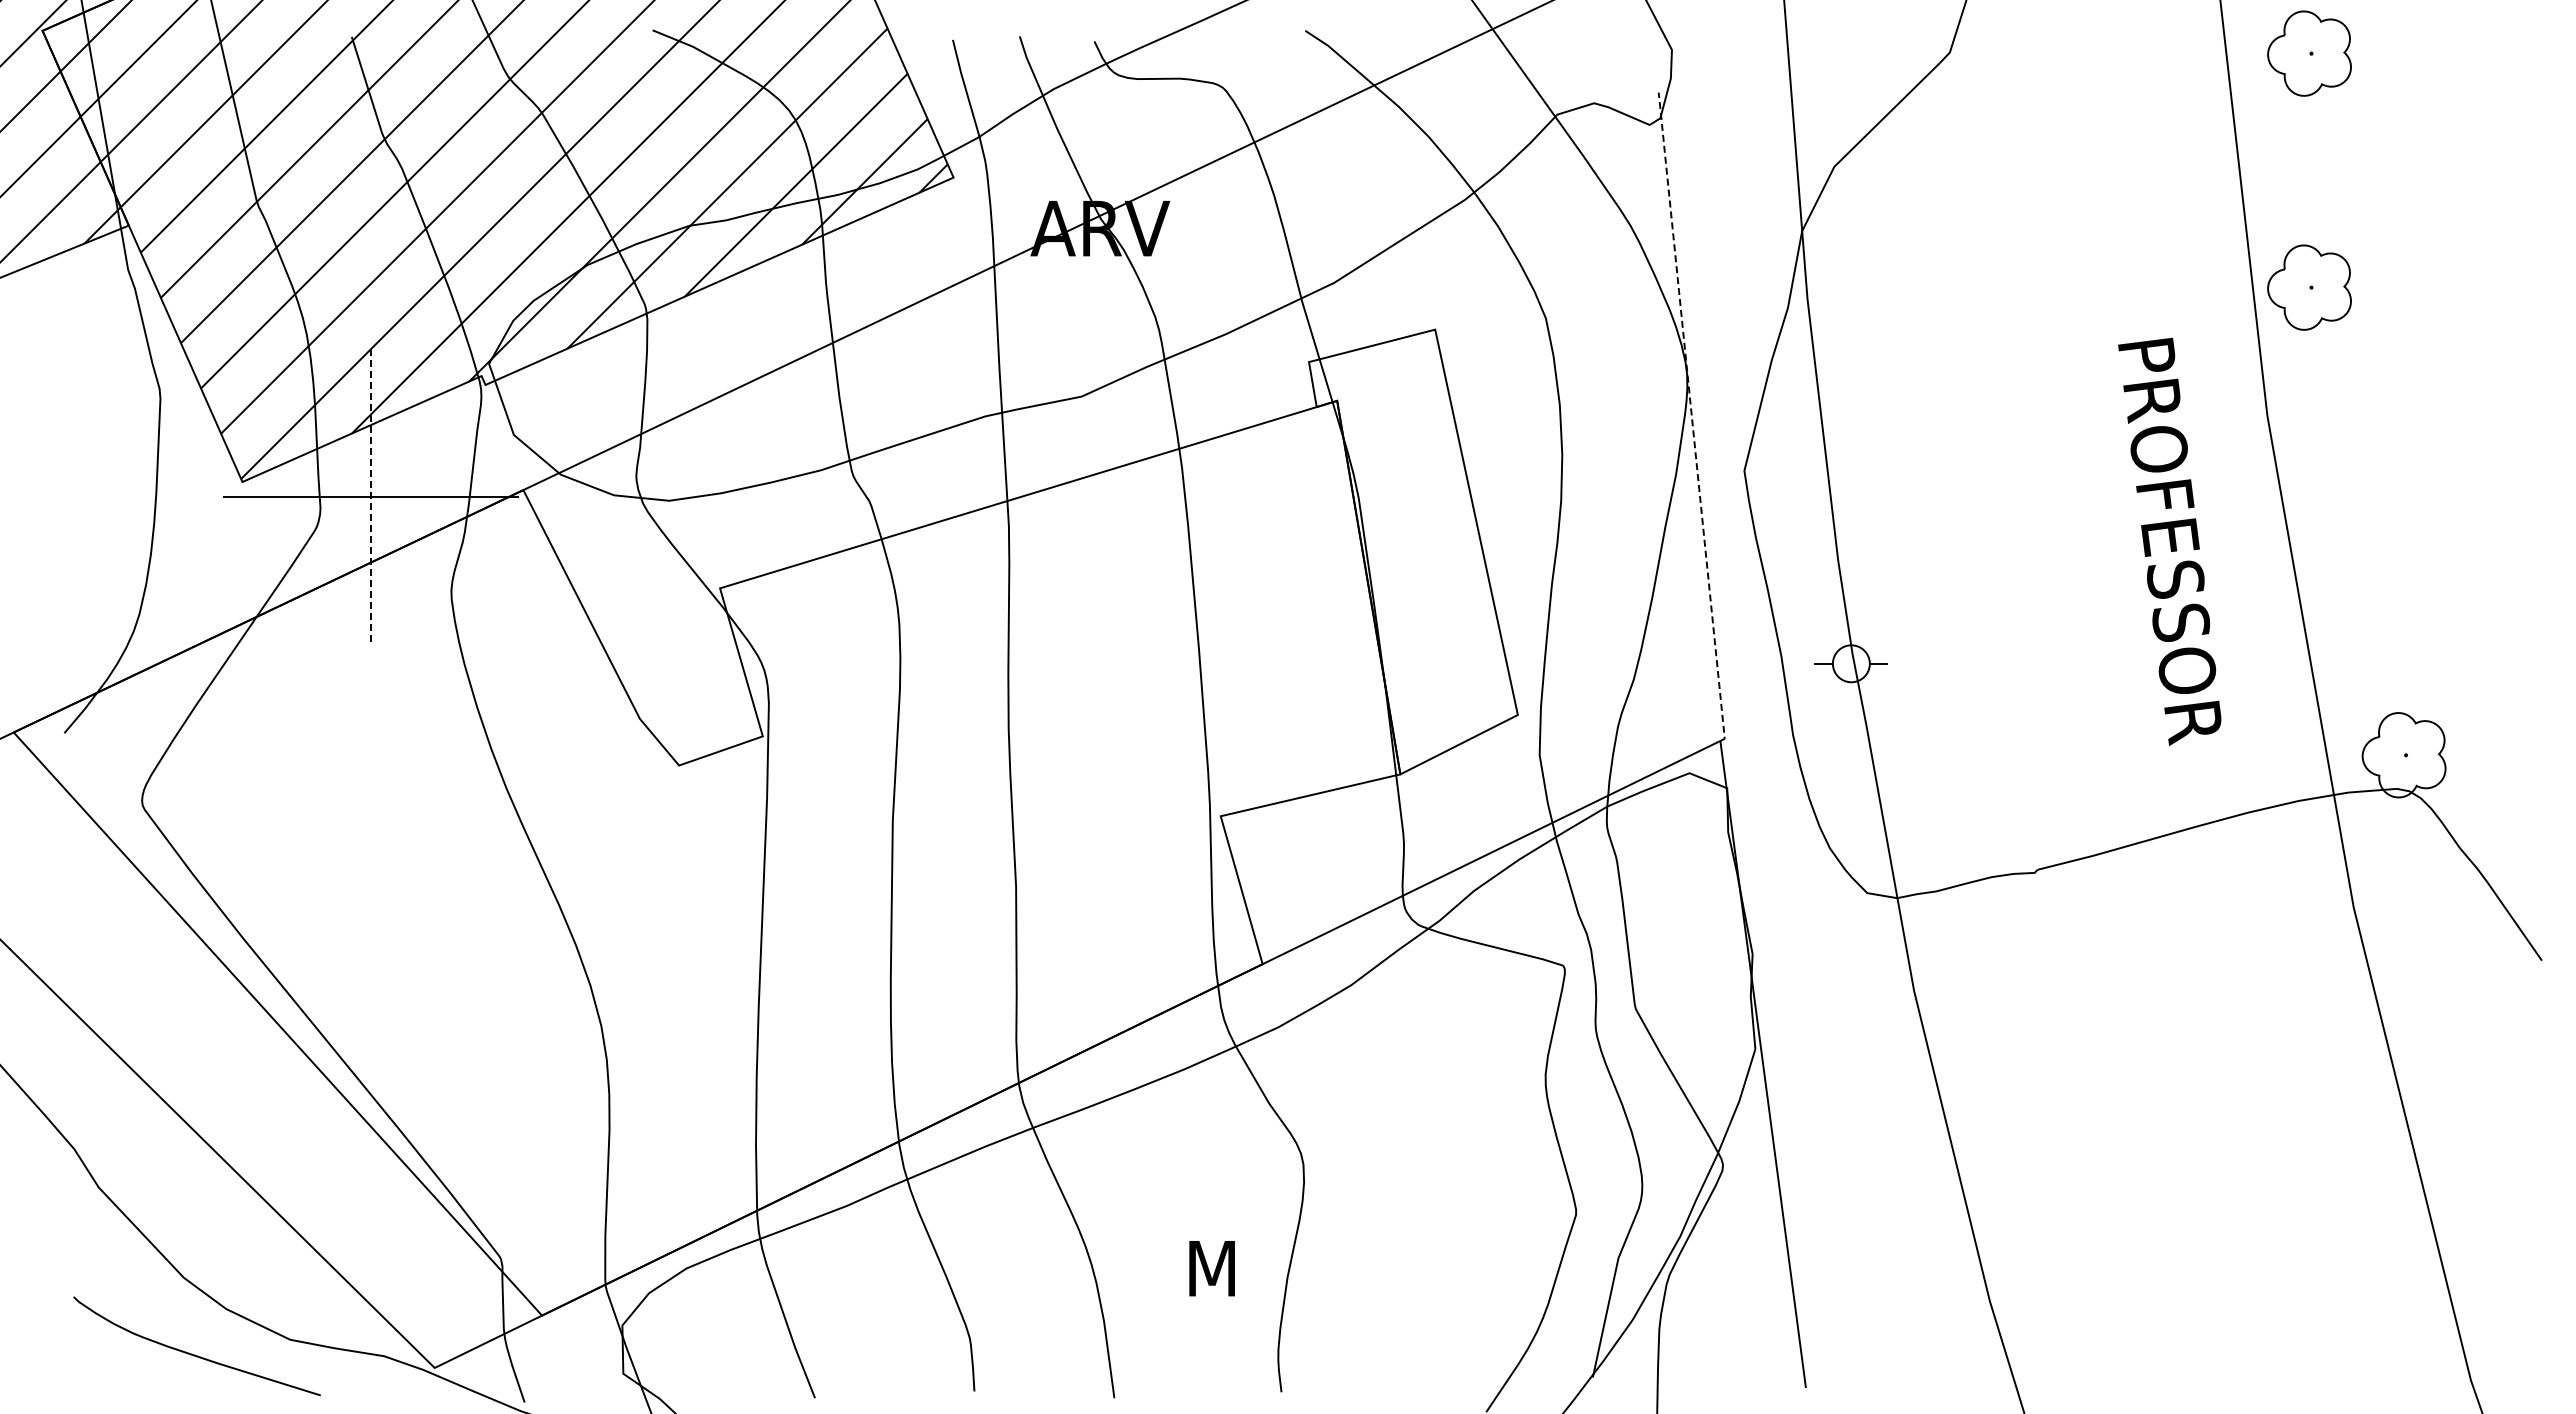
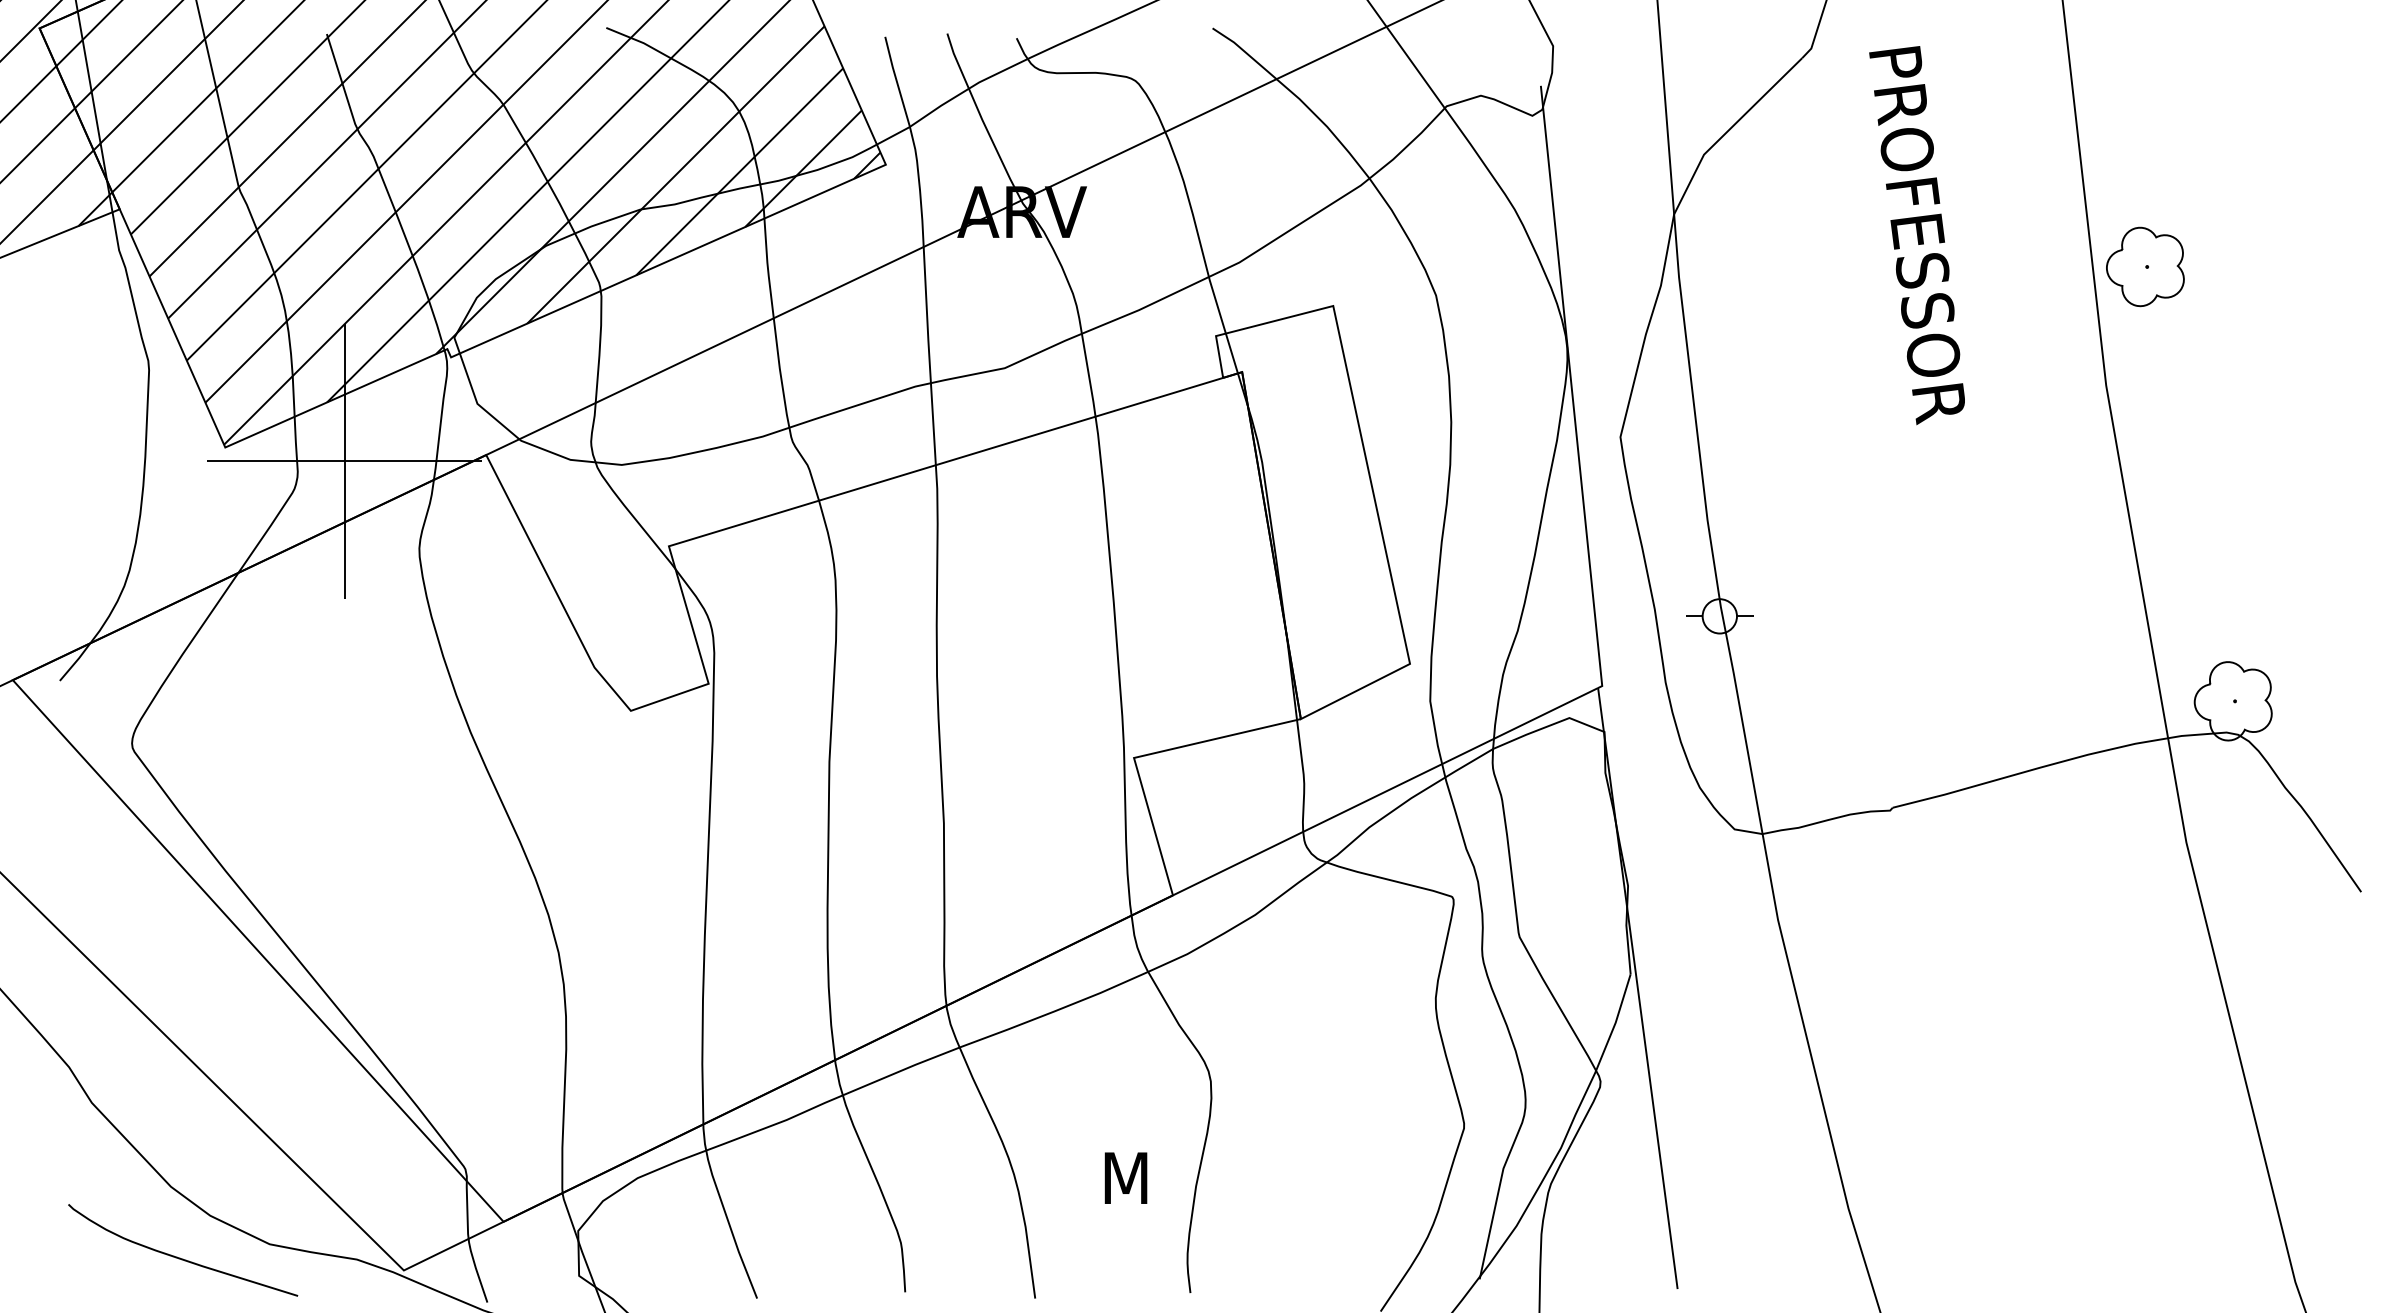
part: (2309, 53) -> (2145, 49), removed
line: (1692, 418) -> (1572, 388), dashed -> solid
line: (370, 496) -> (344, 460), dashed -> solid
text: (2169, 541) -> (1916, 235), moved

